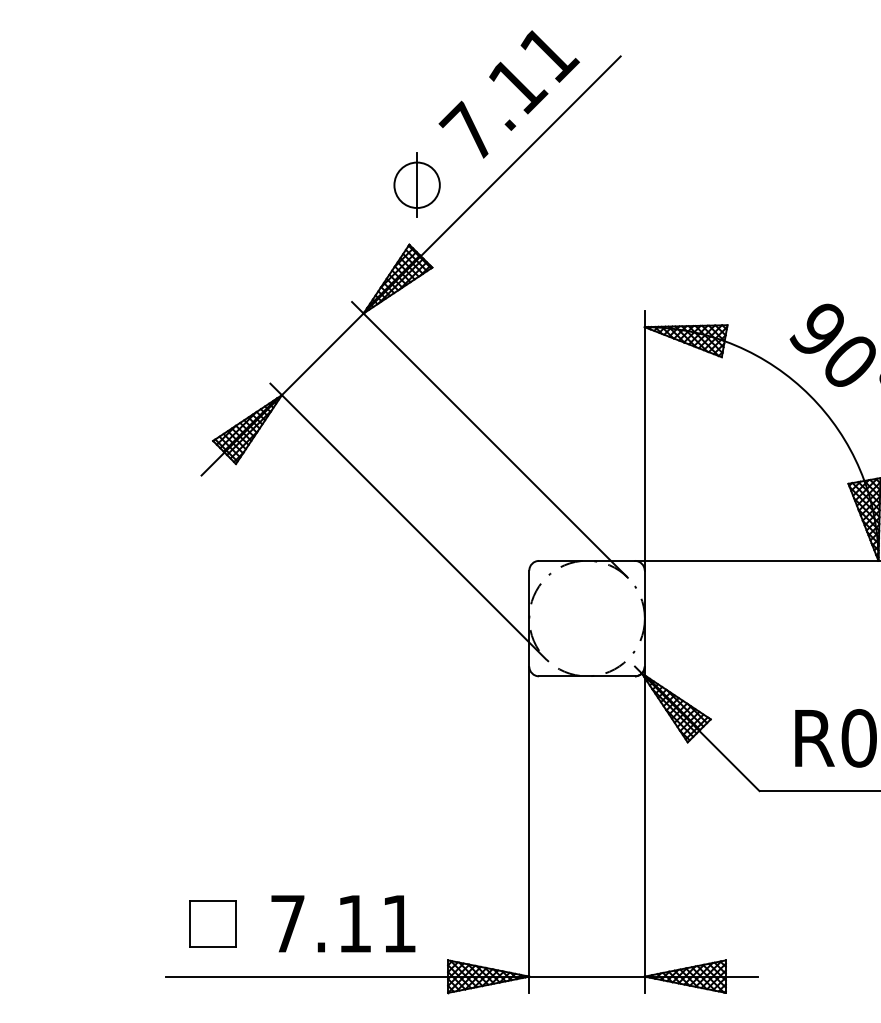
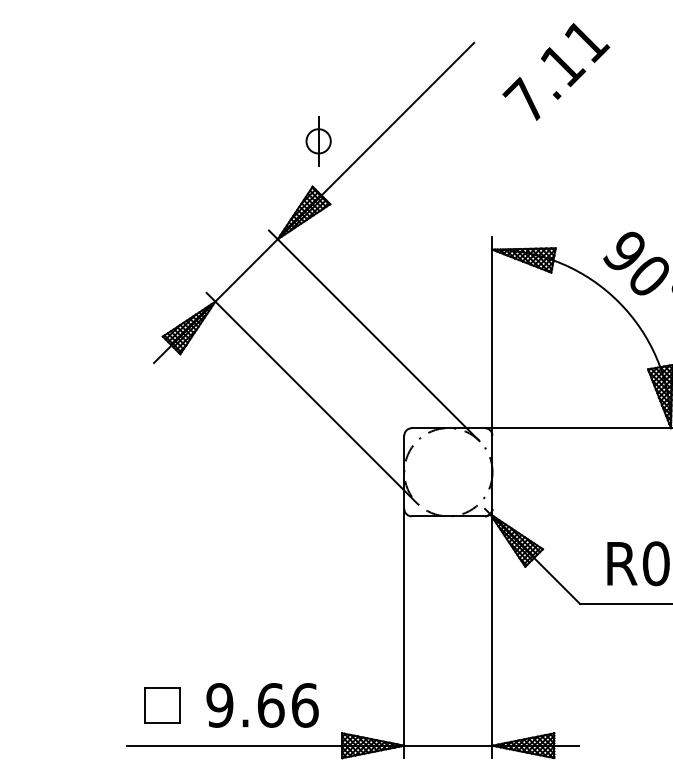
text: (508, 94) -> (555, 72), moved
circle: (416, 185) -> (318, 141), size x0.7
text: (343, 923) -> (262, 705), 7.11 -> 9.66

